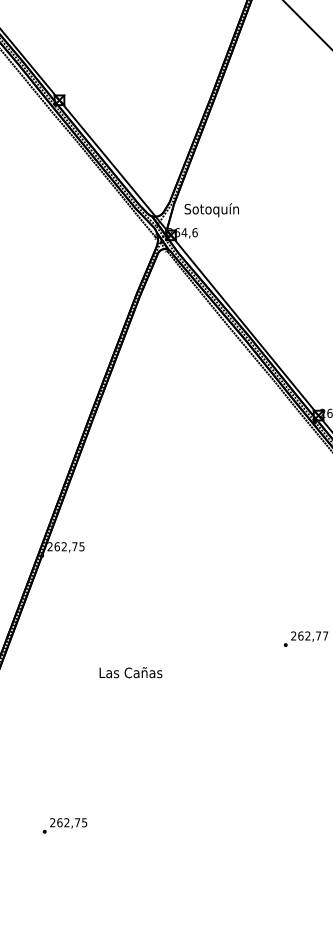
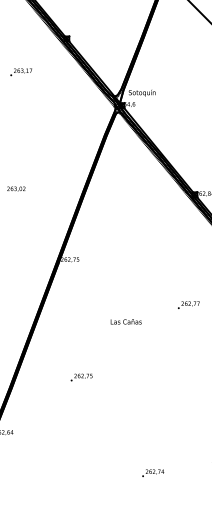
text: (129, 672) -> (125, 321), moved
text: (64, 825) -> (81, 377), moved

